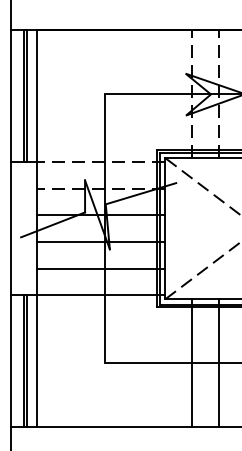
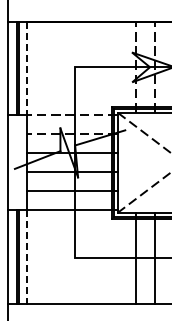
line: (37, 96) -> (26, 68), solid -> dashed
line: (37, 361) -> (26, 257), solid -> dashed

